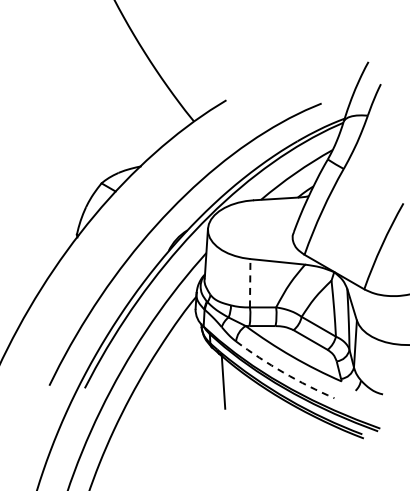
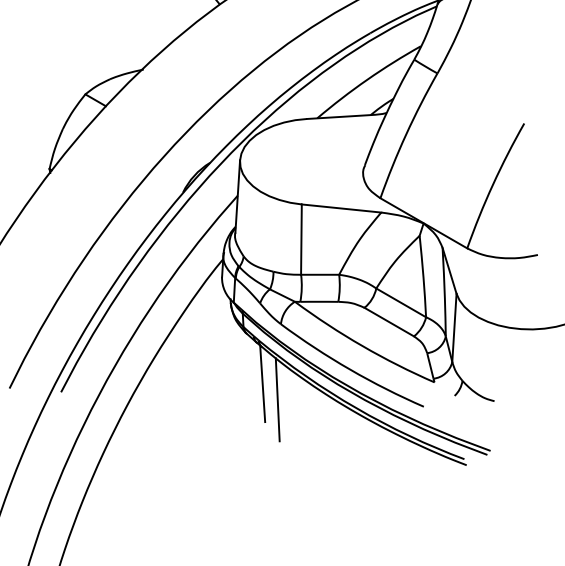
line: (250, 282) -> (301, 238), dashed -> solid
arc: (283, 372) -> (349, 369), dashed -> solid
line: (233, 393) -> (277, 399), added

